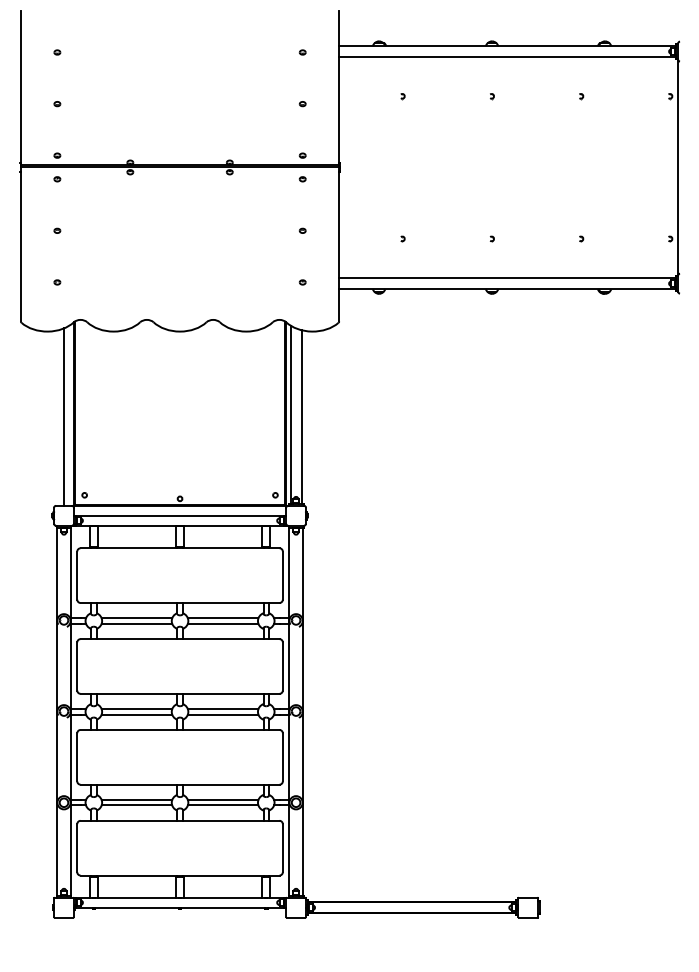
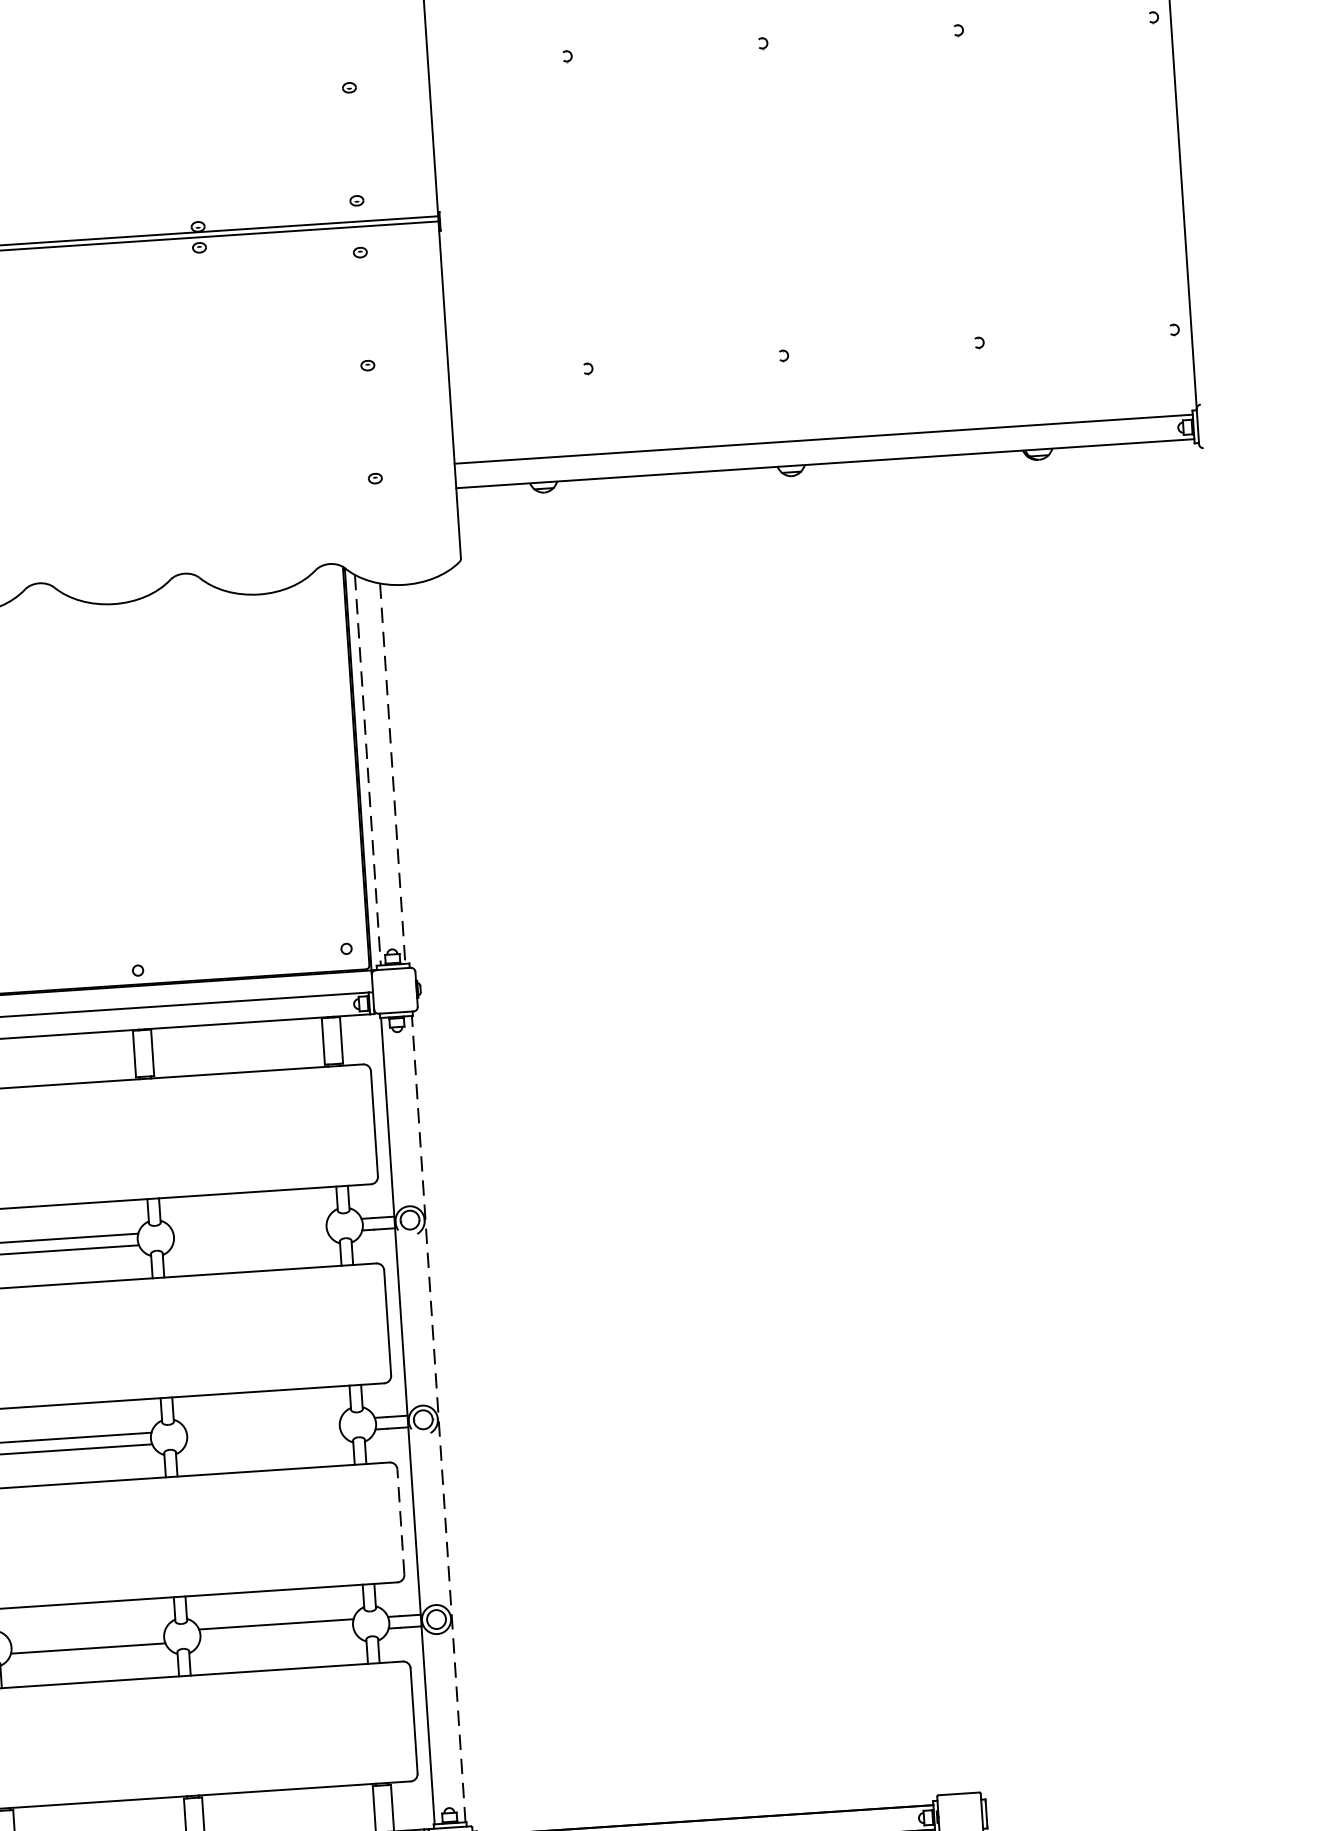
line: (290, 415) -> (367, 771), solid -> dashed
line: (301, 417) -> (392, 774), solid -> dashed
line: (222, 618) -> (248, 1226), removed
line: (222, 623) -> (249, 1237), removed
line: (222, 709) -> (261, 1425), removed
line: (303, 711) -> (439, 1418), solid -> dashed
line: (222, 714) -> (262, 1436), removed
line: (282, 756) -> (400, 1520), solid -> dashed
line: (136, 800) -> (86, 1637), removed
line: (222, 805) -> (275, 1636), removed

